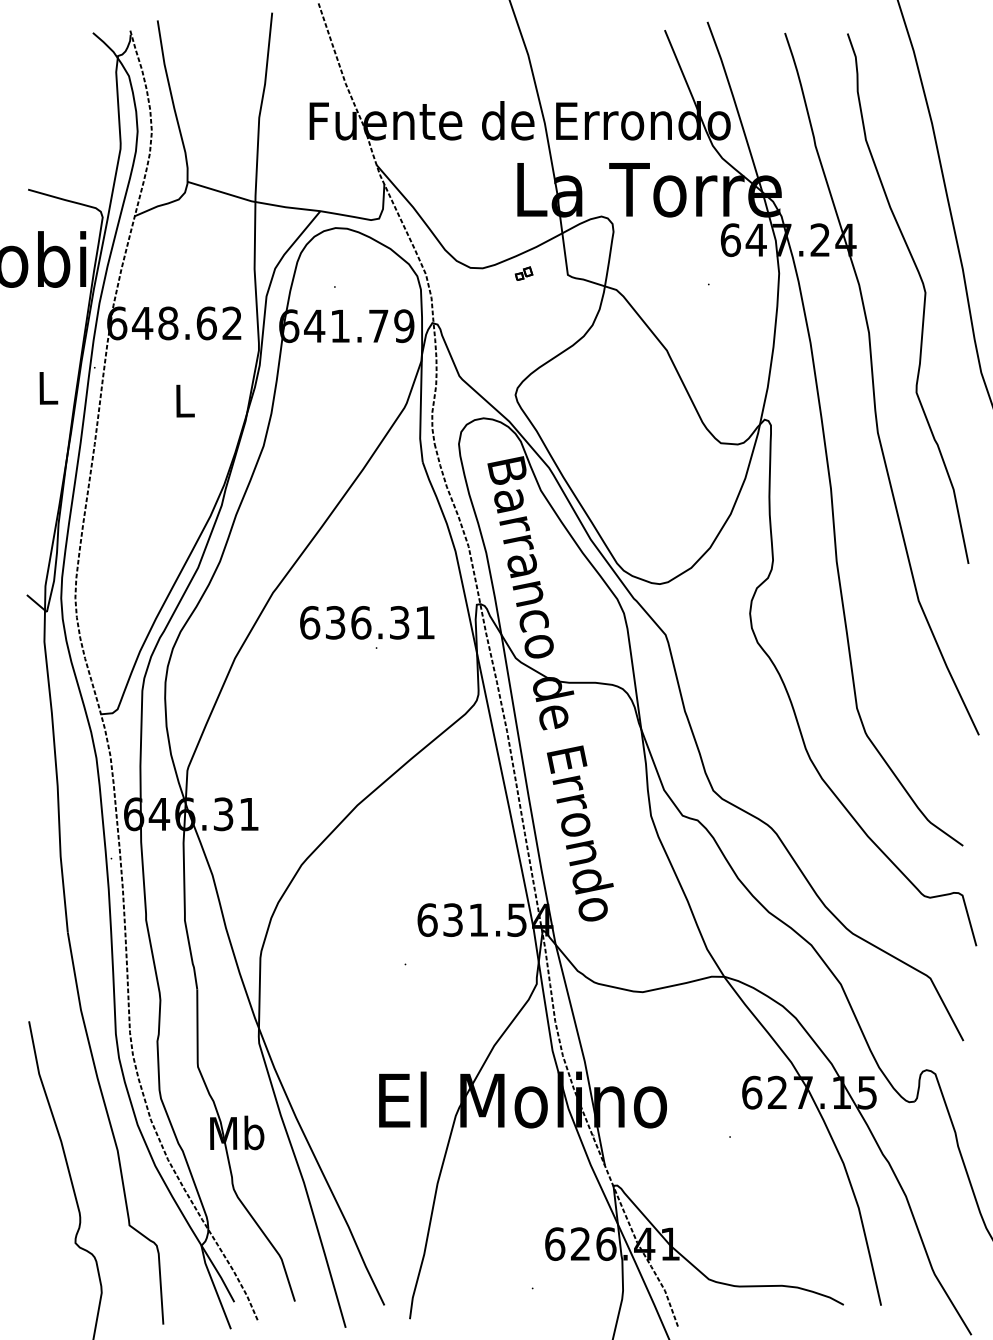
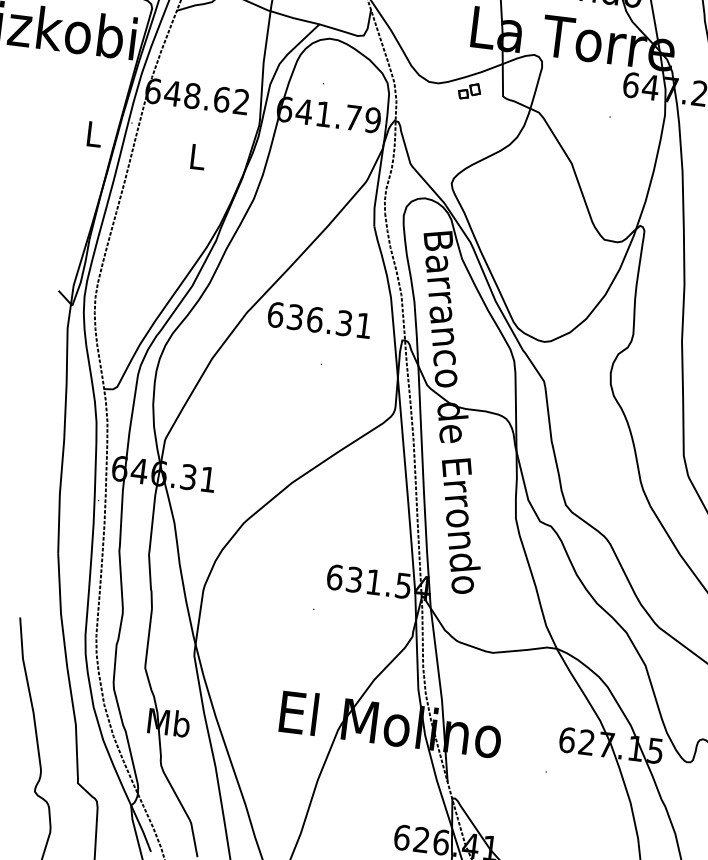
part: (523, 273) -> (469, 91), size x1.67
text: (367, 622) -> (319, 320), moved

